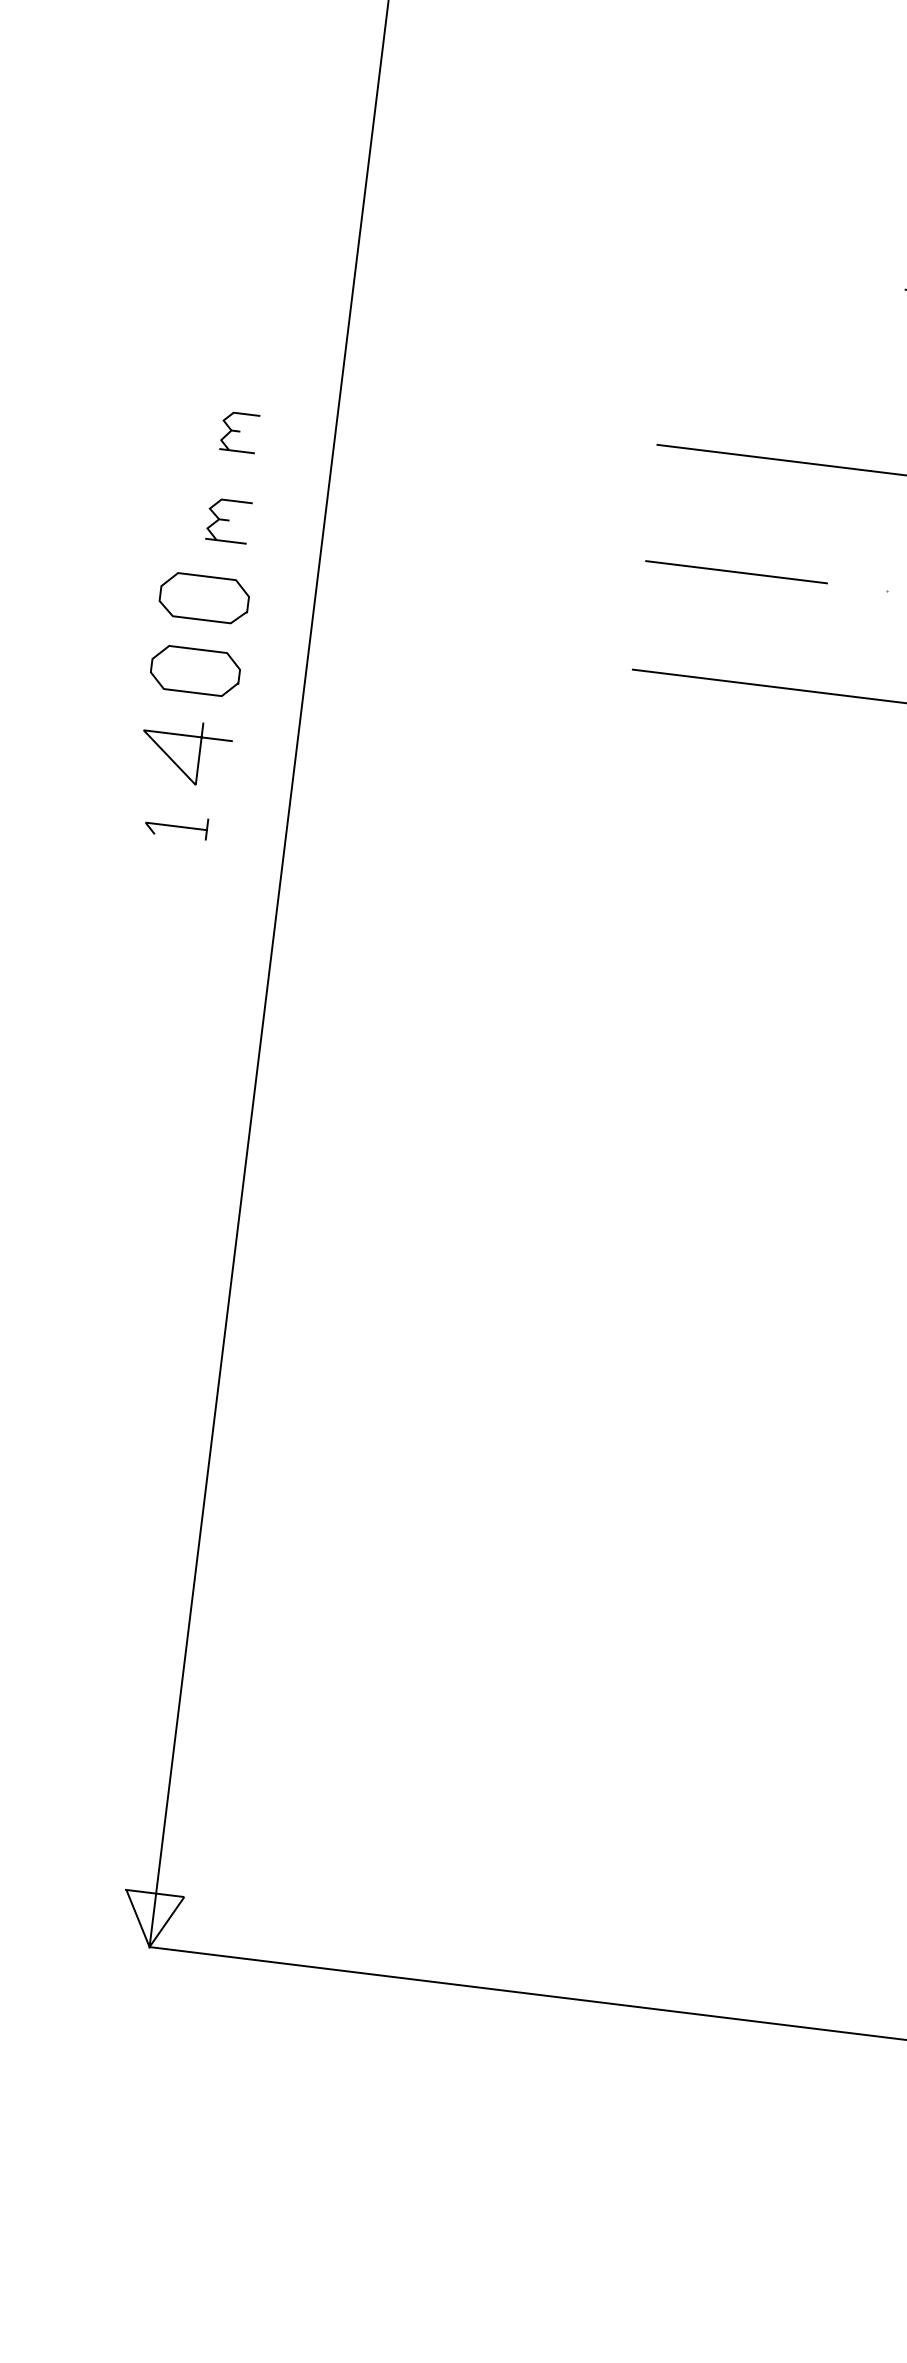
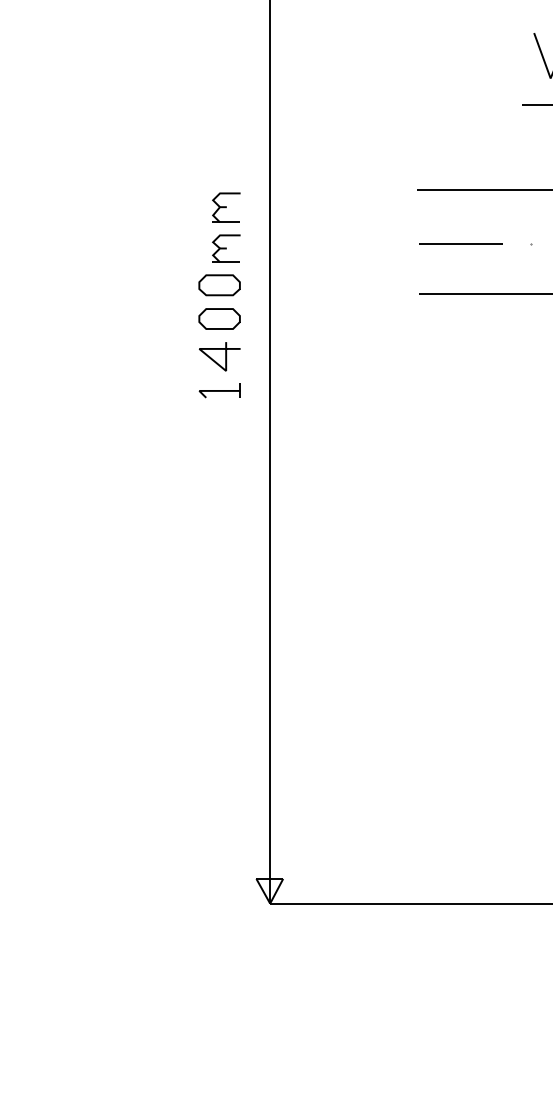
part: (239, 432) -> (226, 207), size x1.67
part: (228, 520) -> (226, 248), size x1.43
part: (176, 825) -> (219, 390), size x1.43

